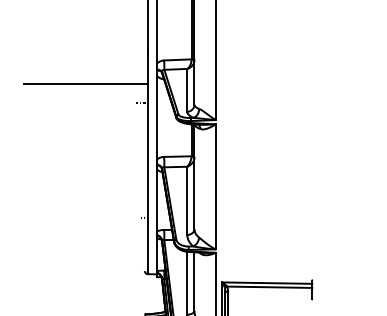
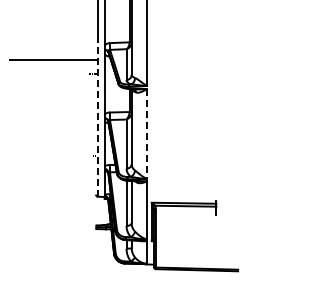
line: (148, 162) -> (98, 116), solid -> dashed
line: (215, 187) -> (146, 134), solid -> dashed

